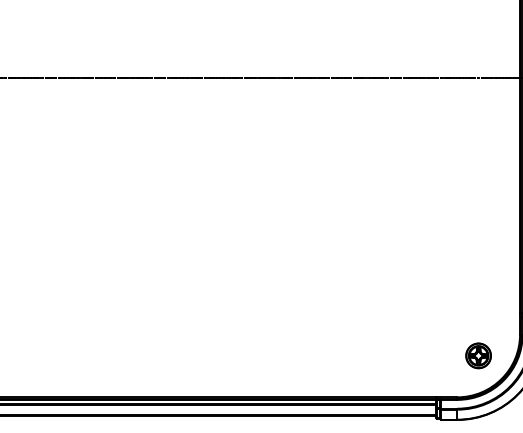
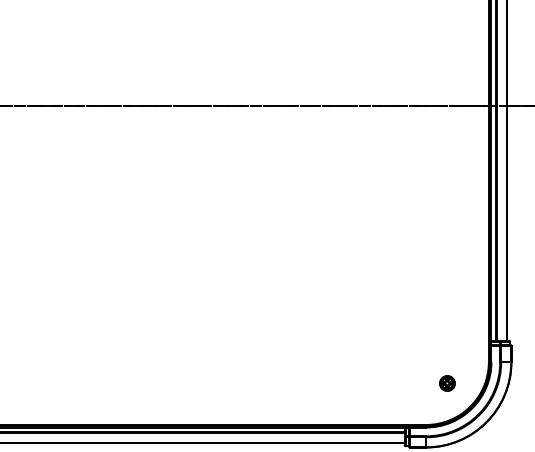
part: (478, 355) -> (447, 383), size x0.6

